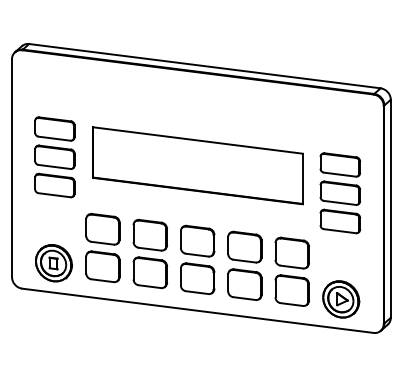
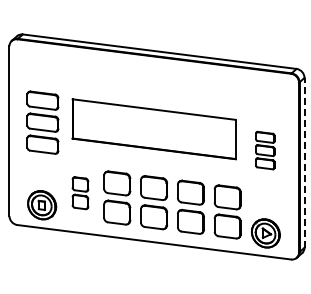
part: (340, 192) -> (265, 150), size x0.6
line: (390, 208) -> (304, 162), solid -> dashed
part: (103, 246) -> (80, 192), size x0.6

